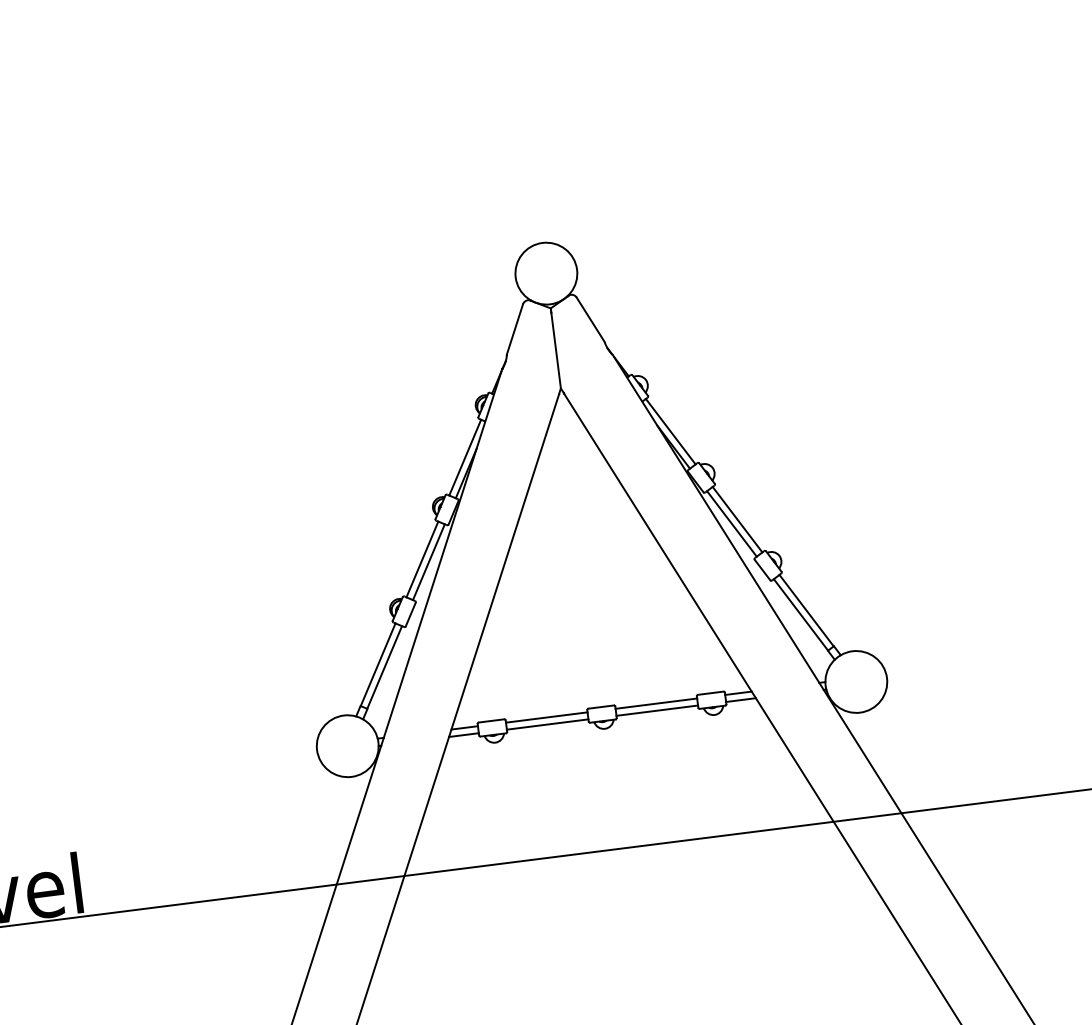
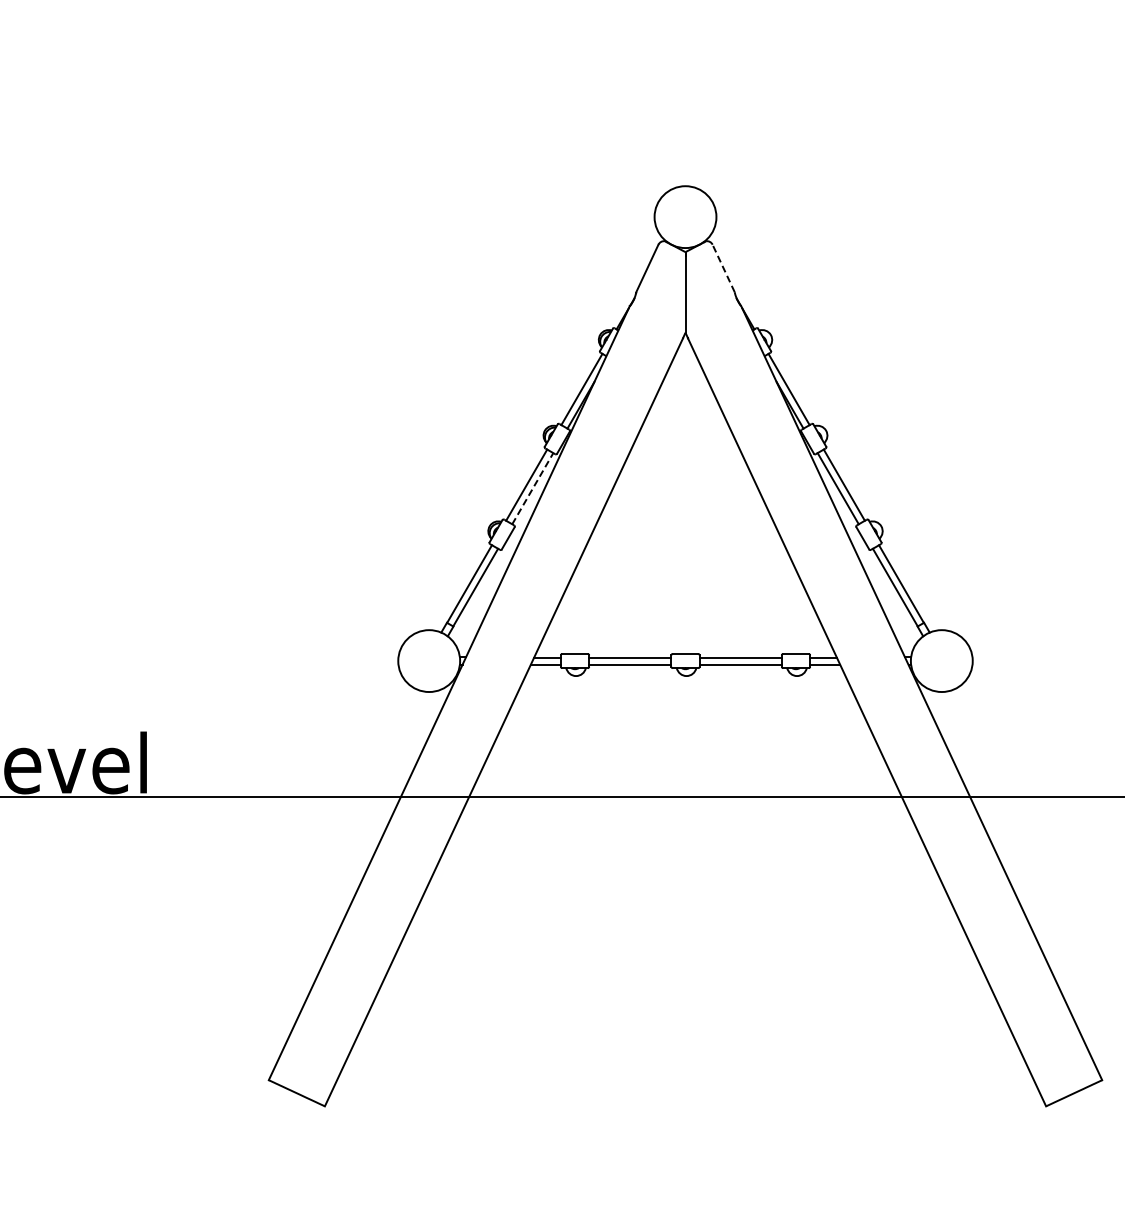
line: (590, 319) -> (723, 268), solid -> dashed
line: (429, 561) -> (533, 488), solid -> dashed

